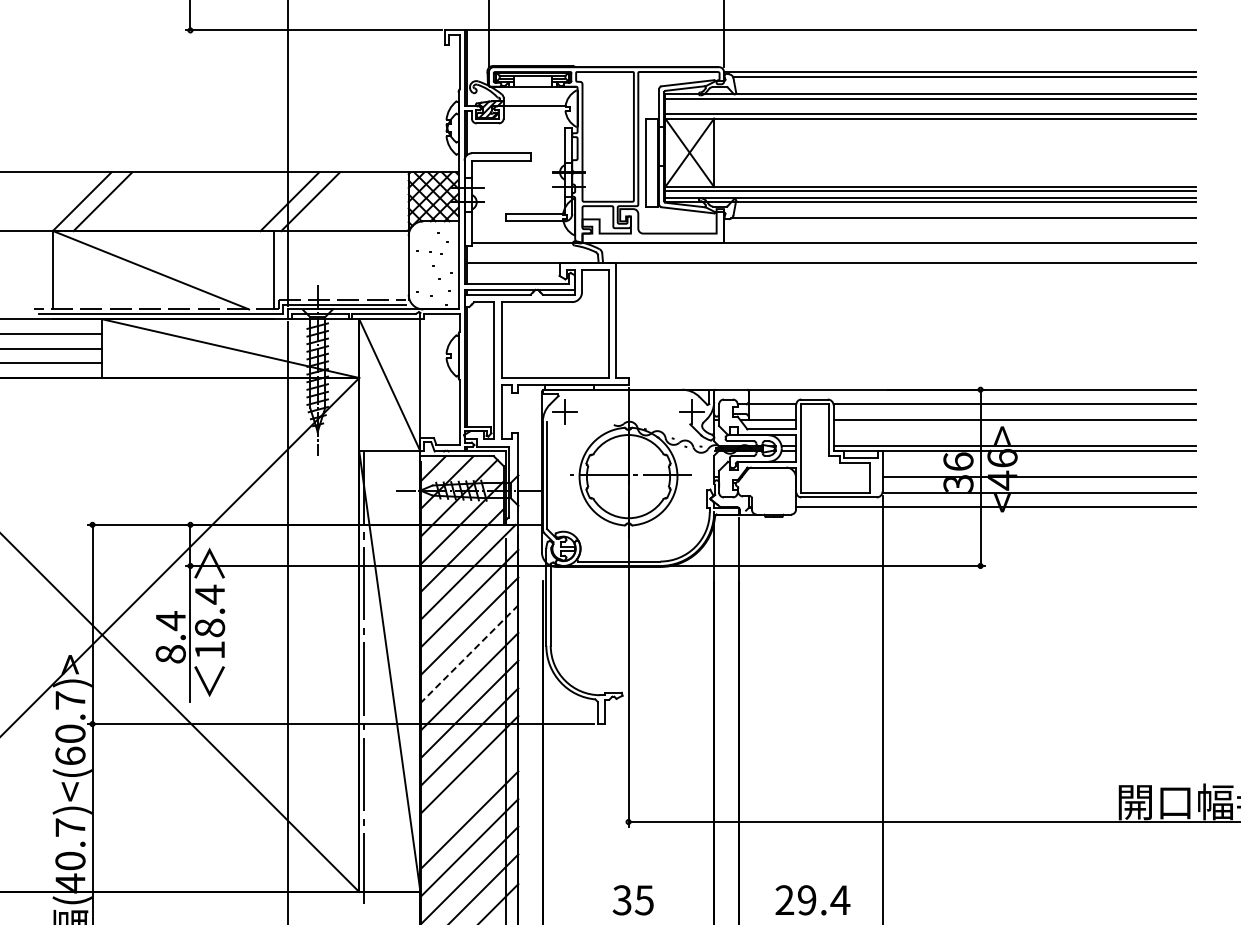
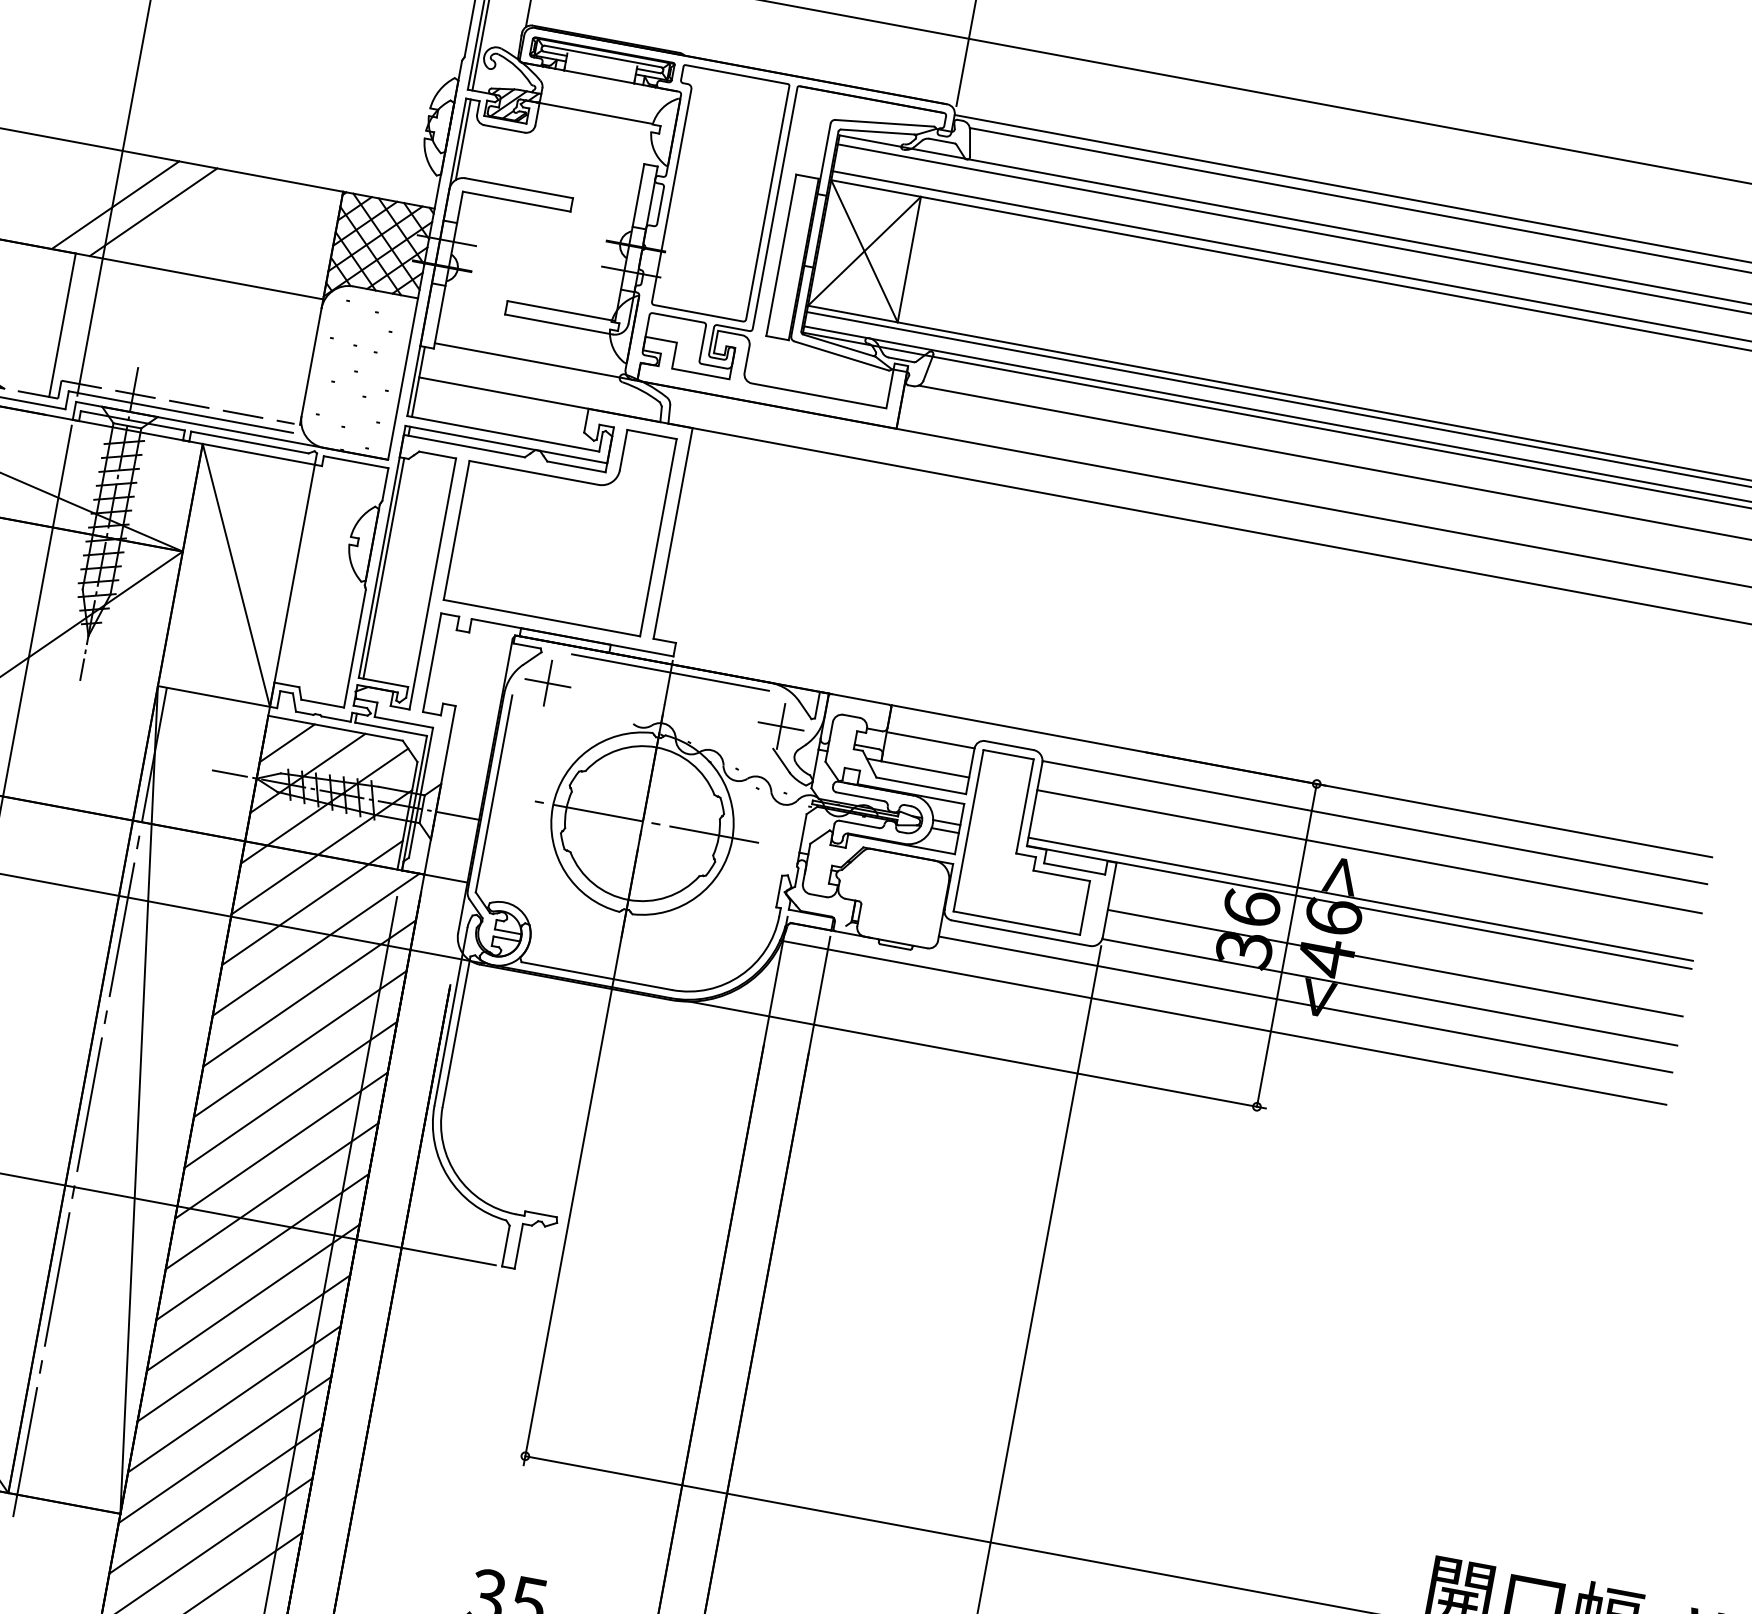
line: (628, 394) -> (670, 673), added
line: (954, 524) -> (1223, 1021), added
line: (469, 654) -> (290, 1095), dashed -> solid
line: (469, 792) -> (244, 1348), added

